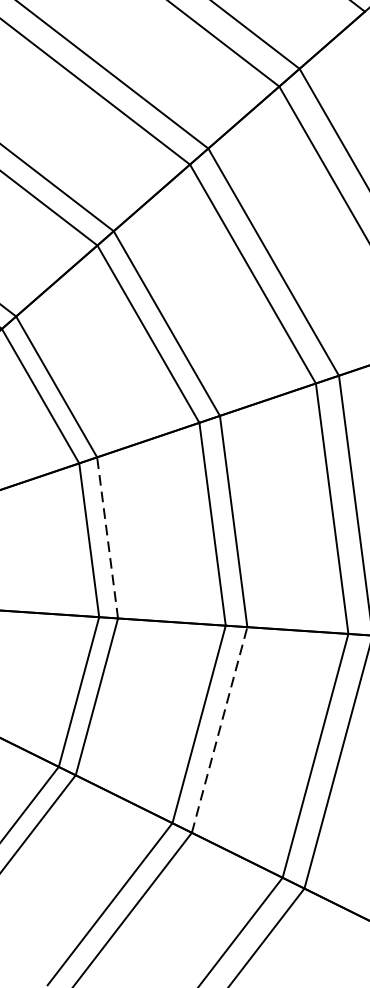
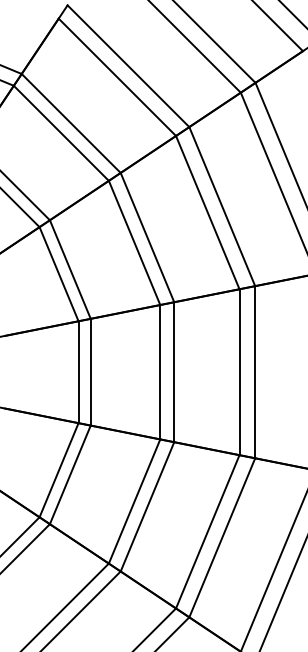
line: (107, 536) -> (90, 371), dashed -> solid
line: (219, 729) -> (147, 506), dashed -> solid

